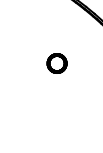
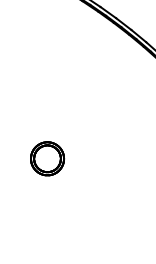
part: (56, 63) -> (46, 158), moved

